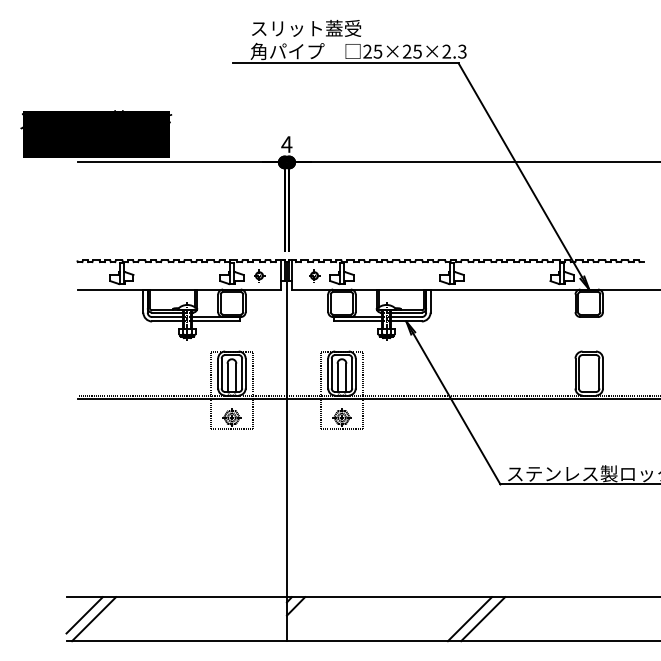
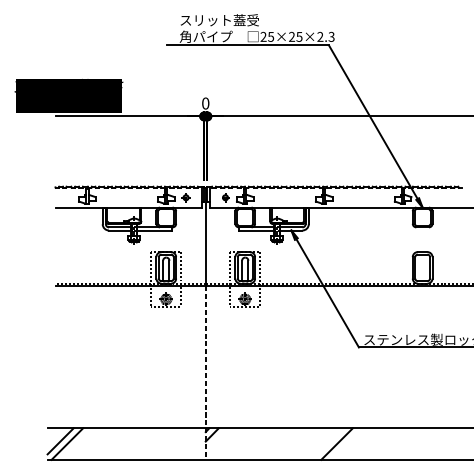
text: (286, 144) -> (205, 103), 4 -> 0
line: (286, 520) -> (205, 373), solid -> dashed
line: (483, 619) -> (346, 444), removed

